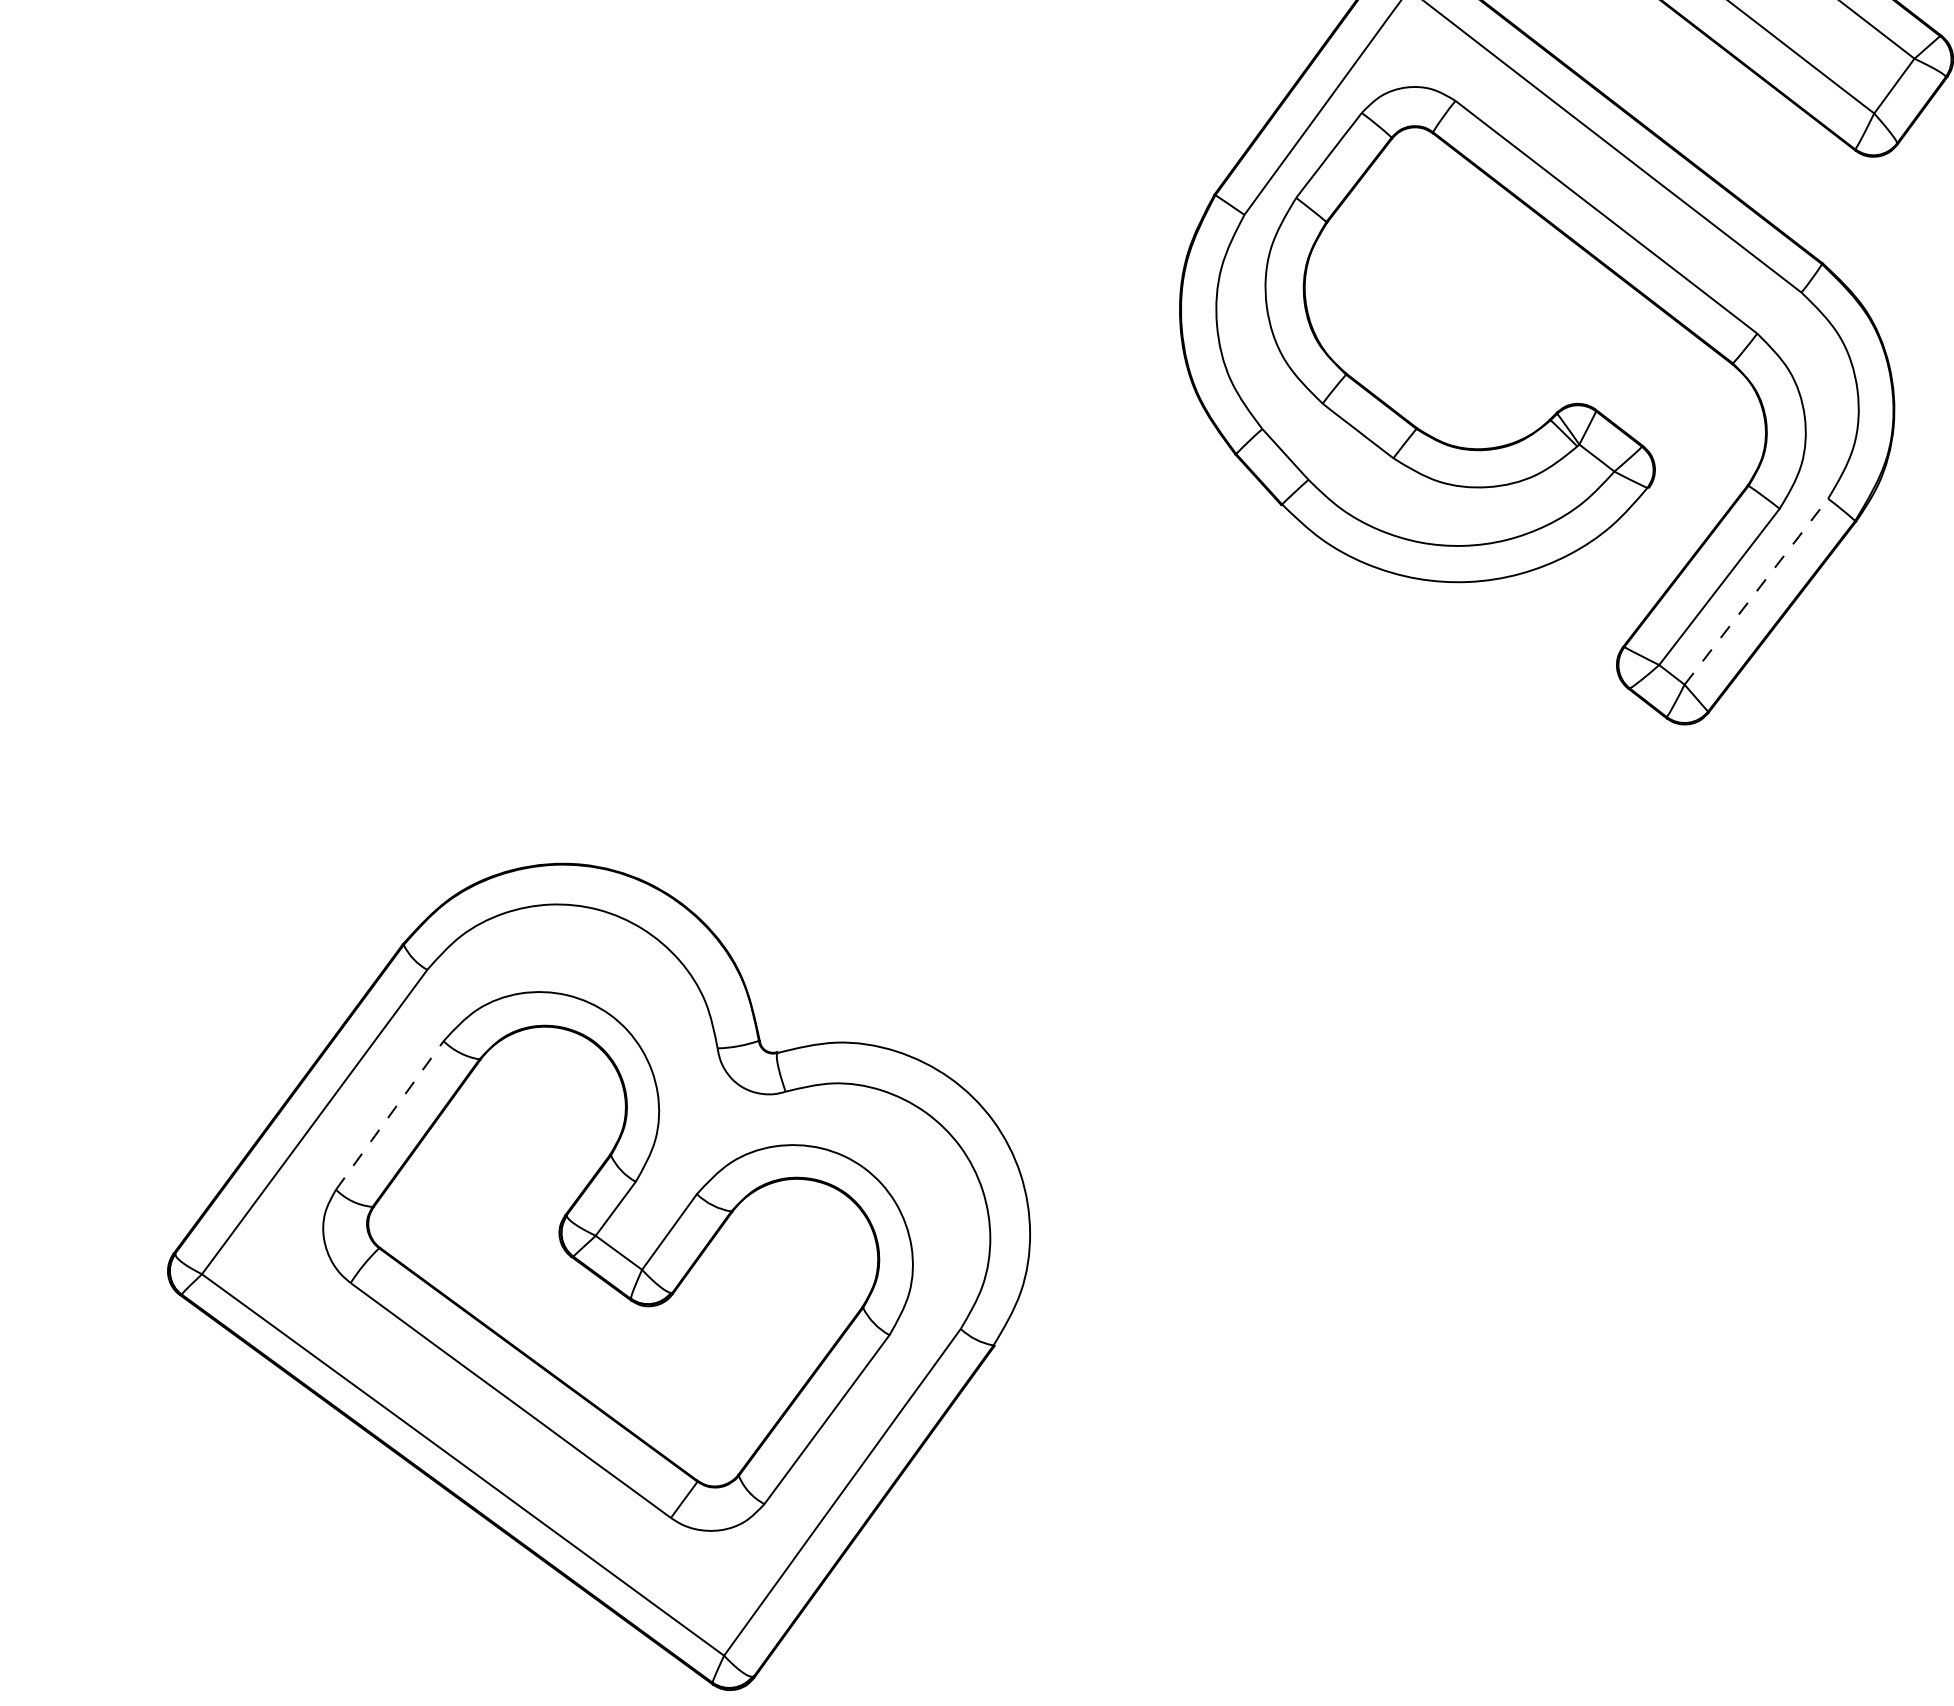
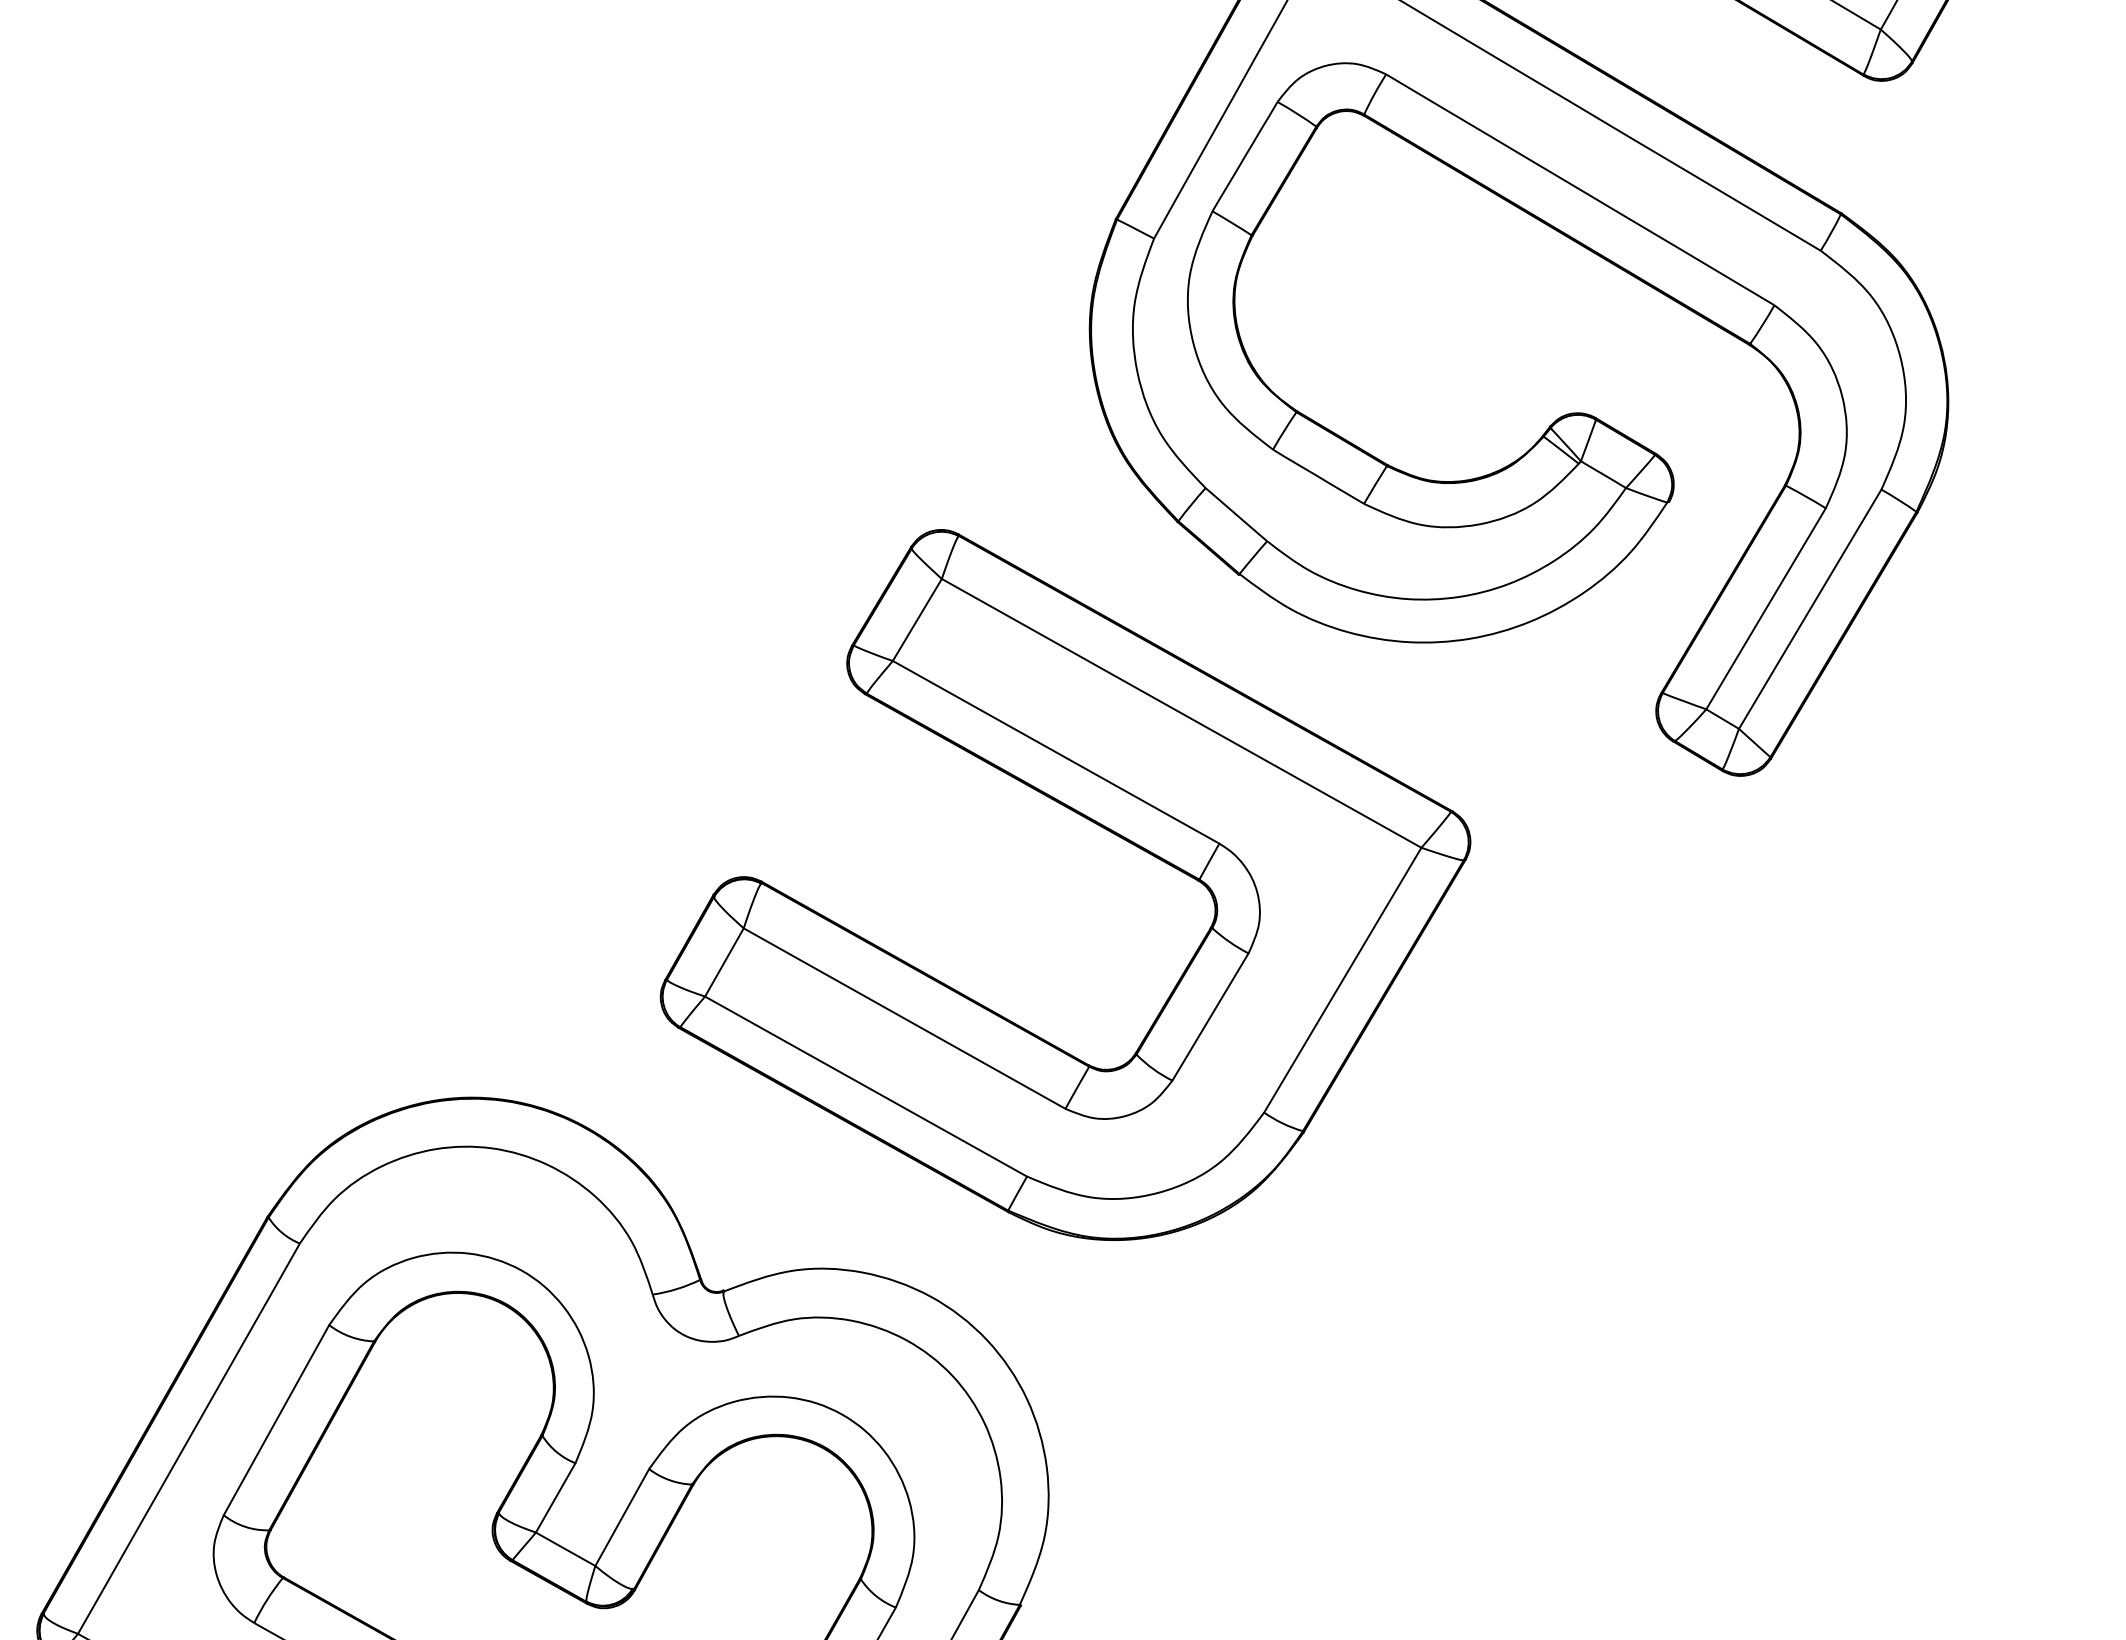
line: (1756, 591) -> (1810, 608), dashed -> solid
part: (1131, 696) -> (1089, 821), added
line: (389, 1115) -> (276, 1420), dashed -> solid

